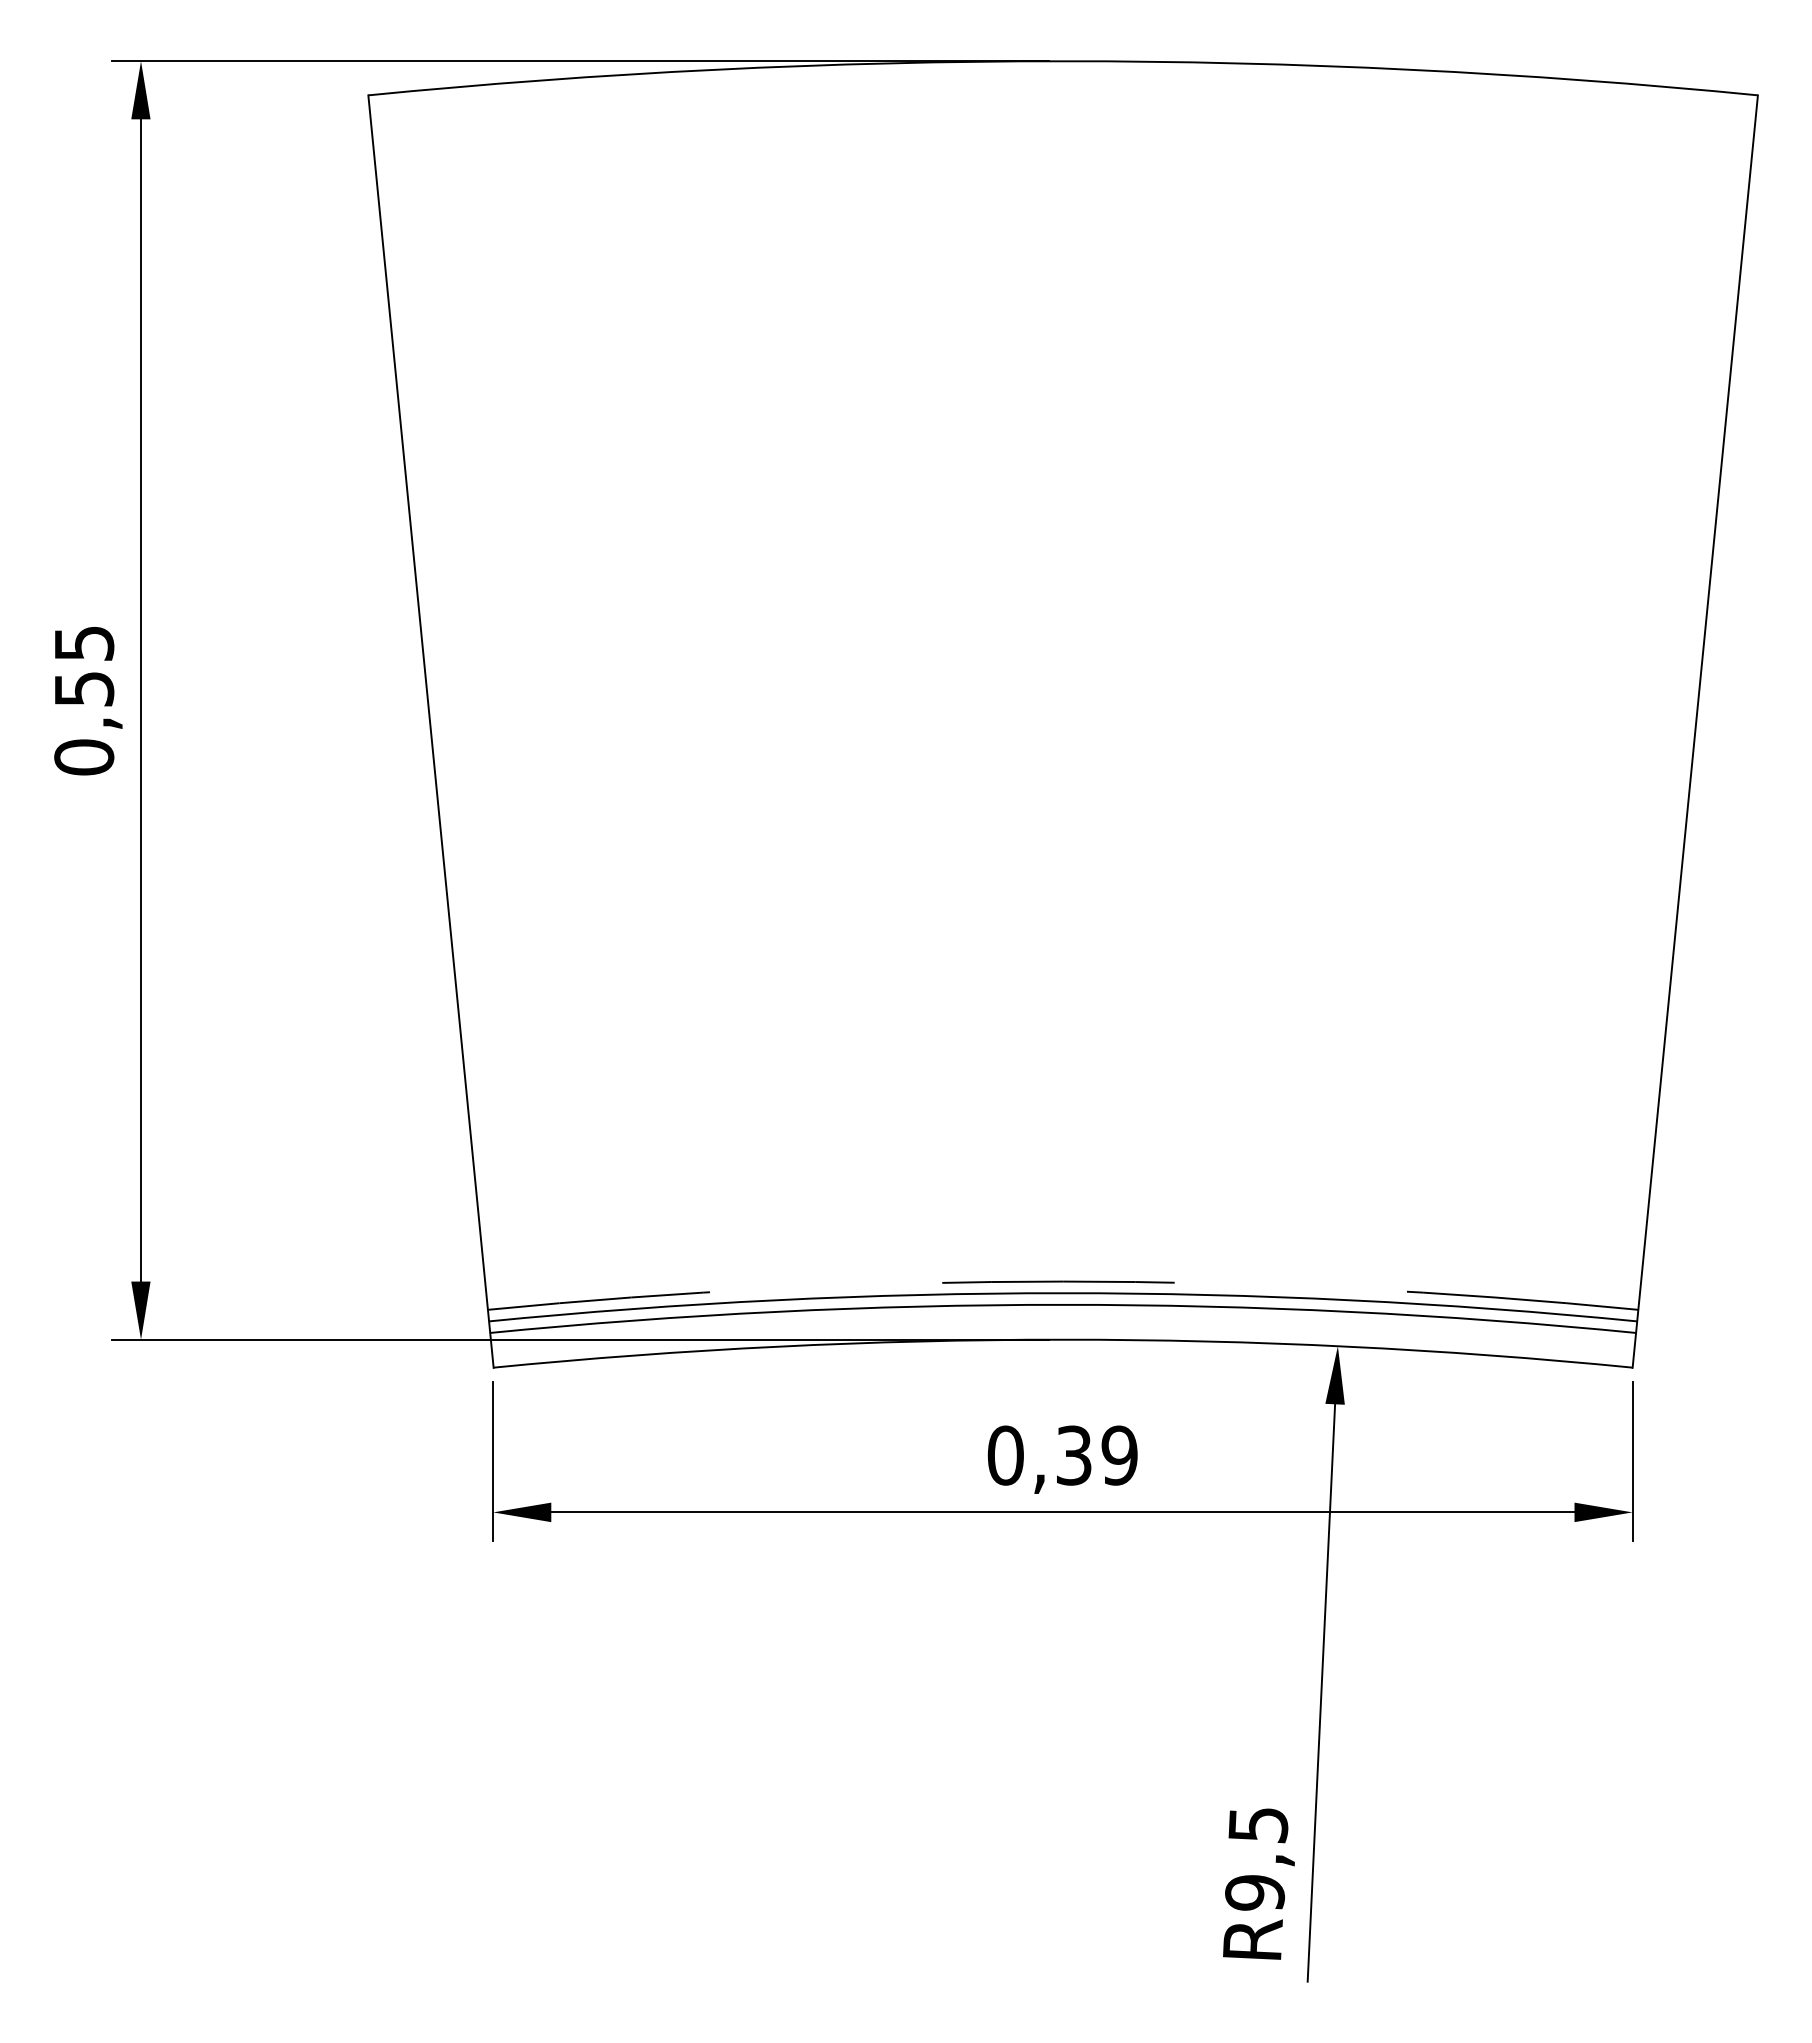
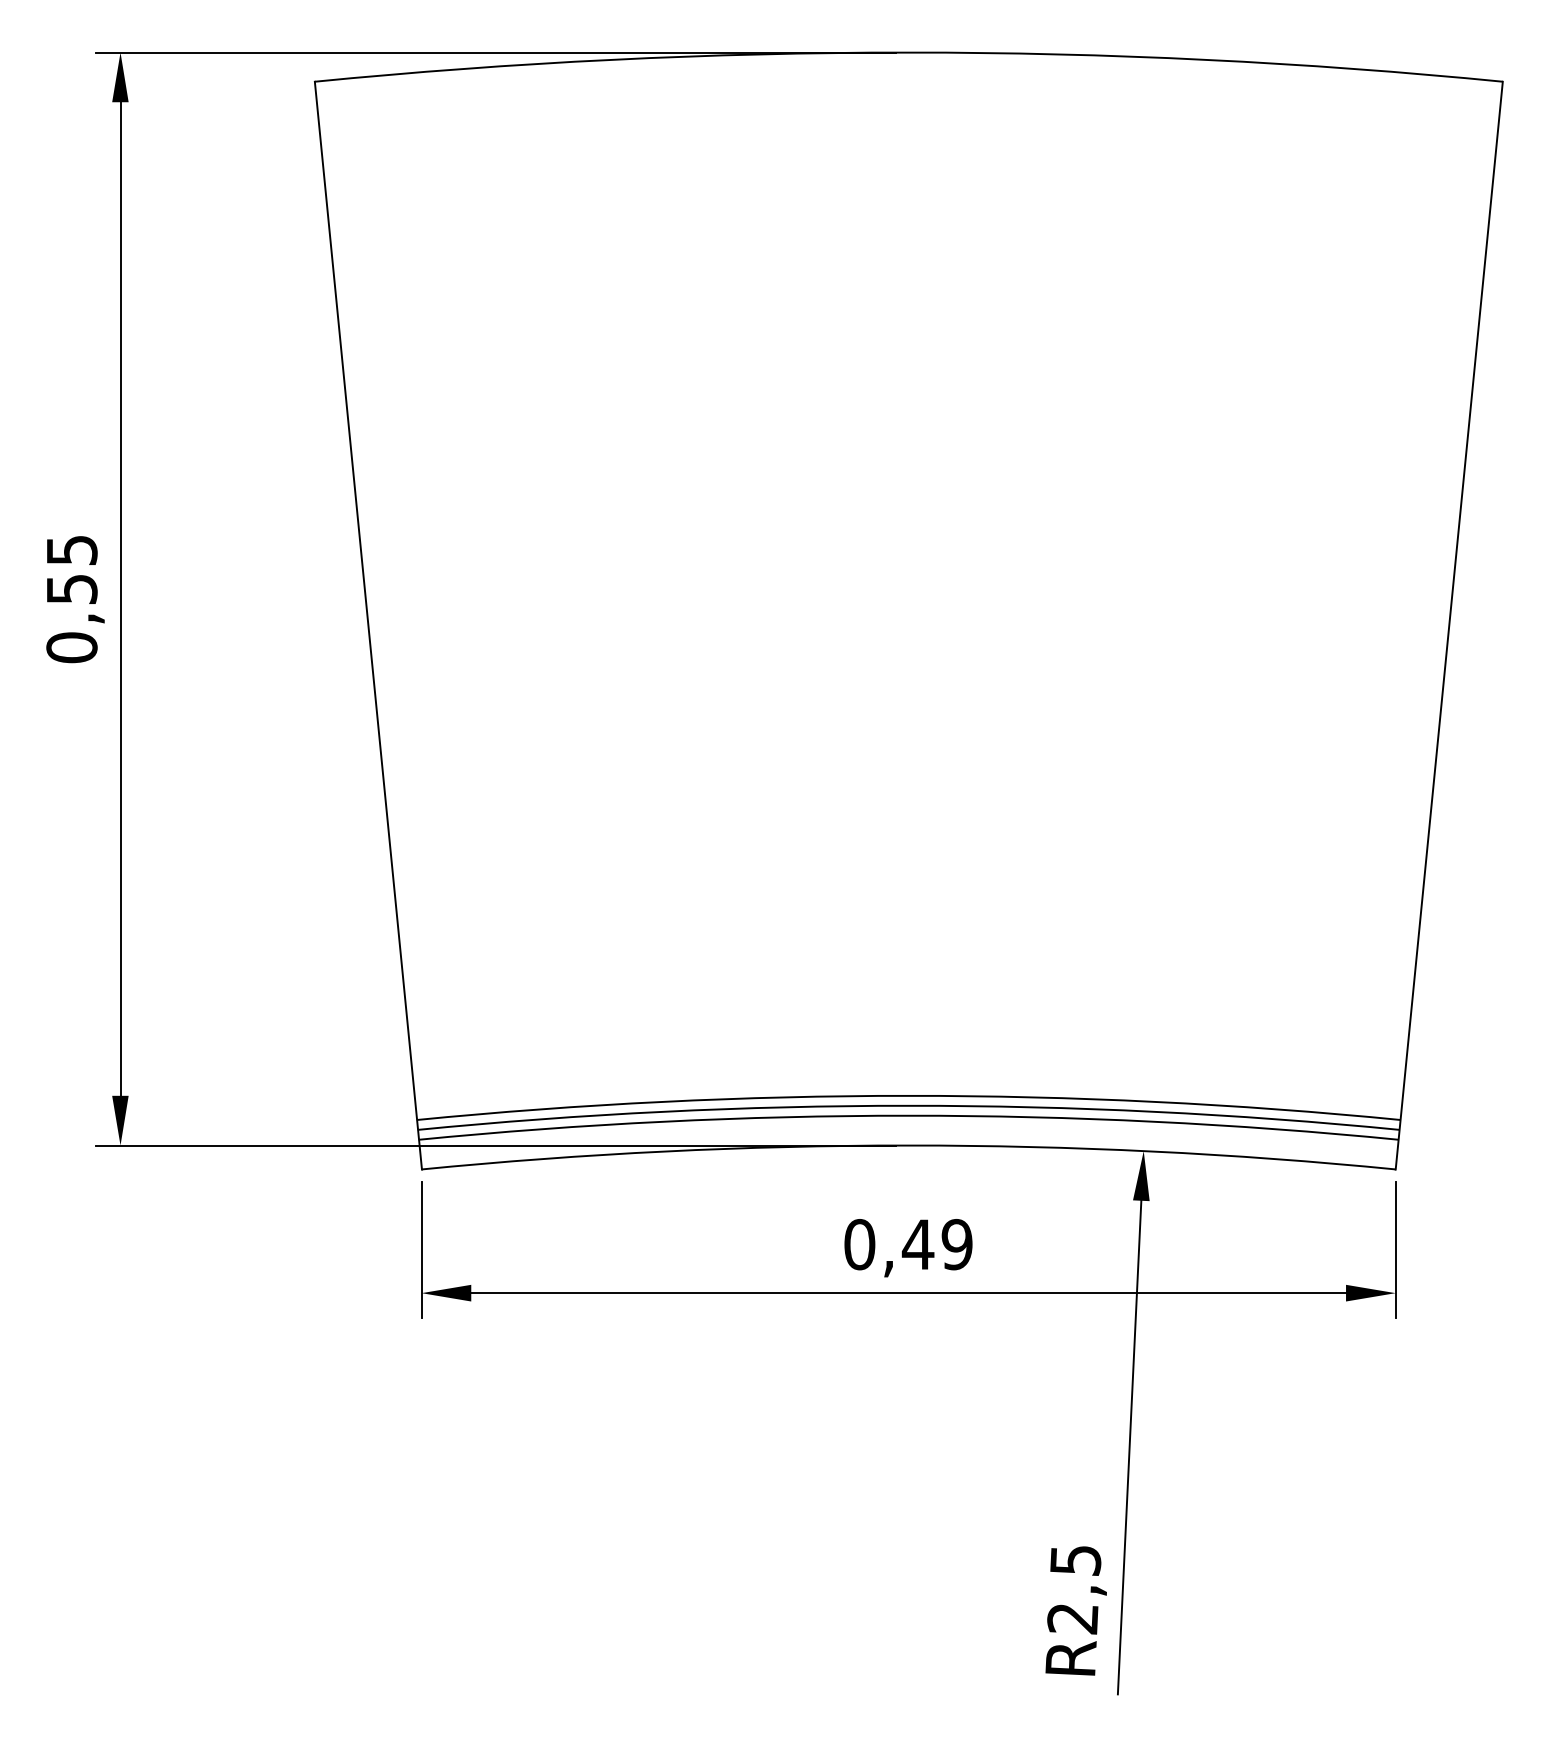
arc: (1063, 1281) -> (909, 1095), dashed -> solid
text: (1074, 1455) -> (918, 1244), 0,39 -> 0,49
text: (1254, 1893) -> (1072, 1618), R9,5 -> R2,5

